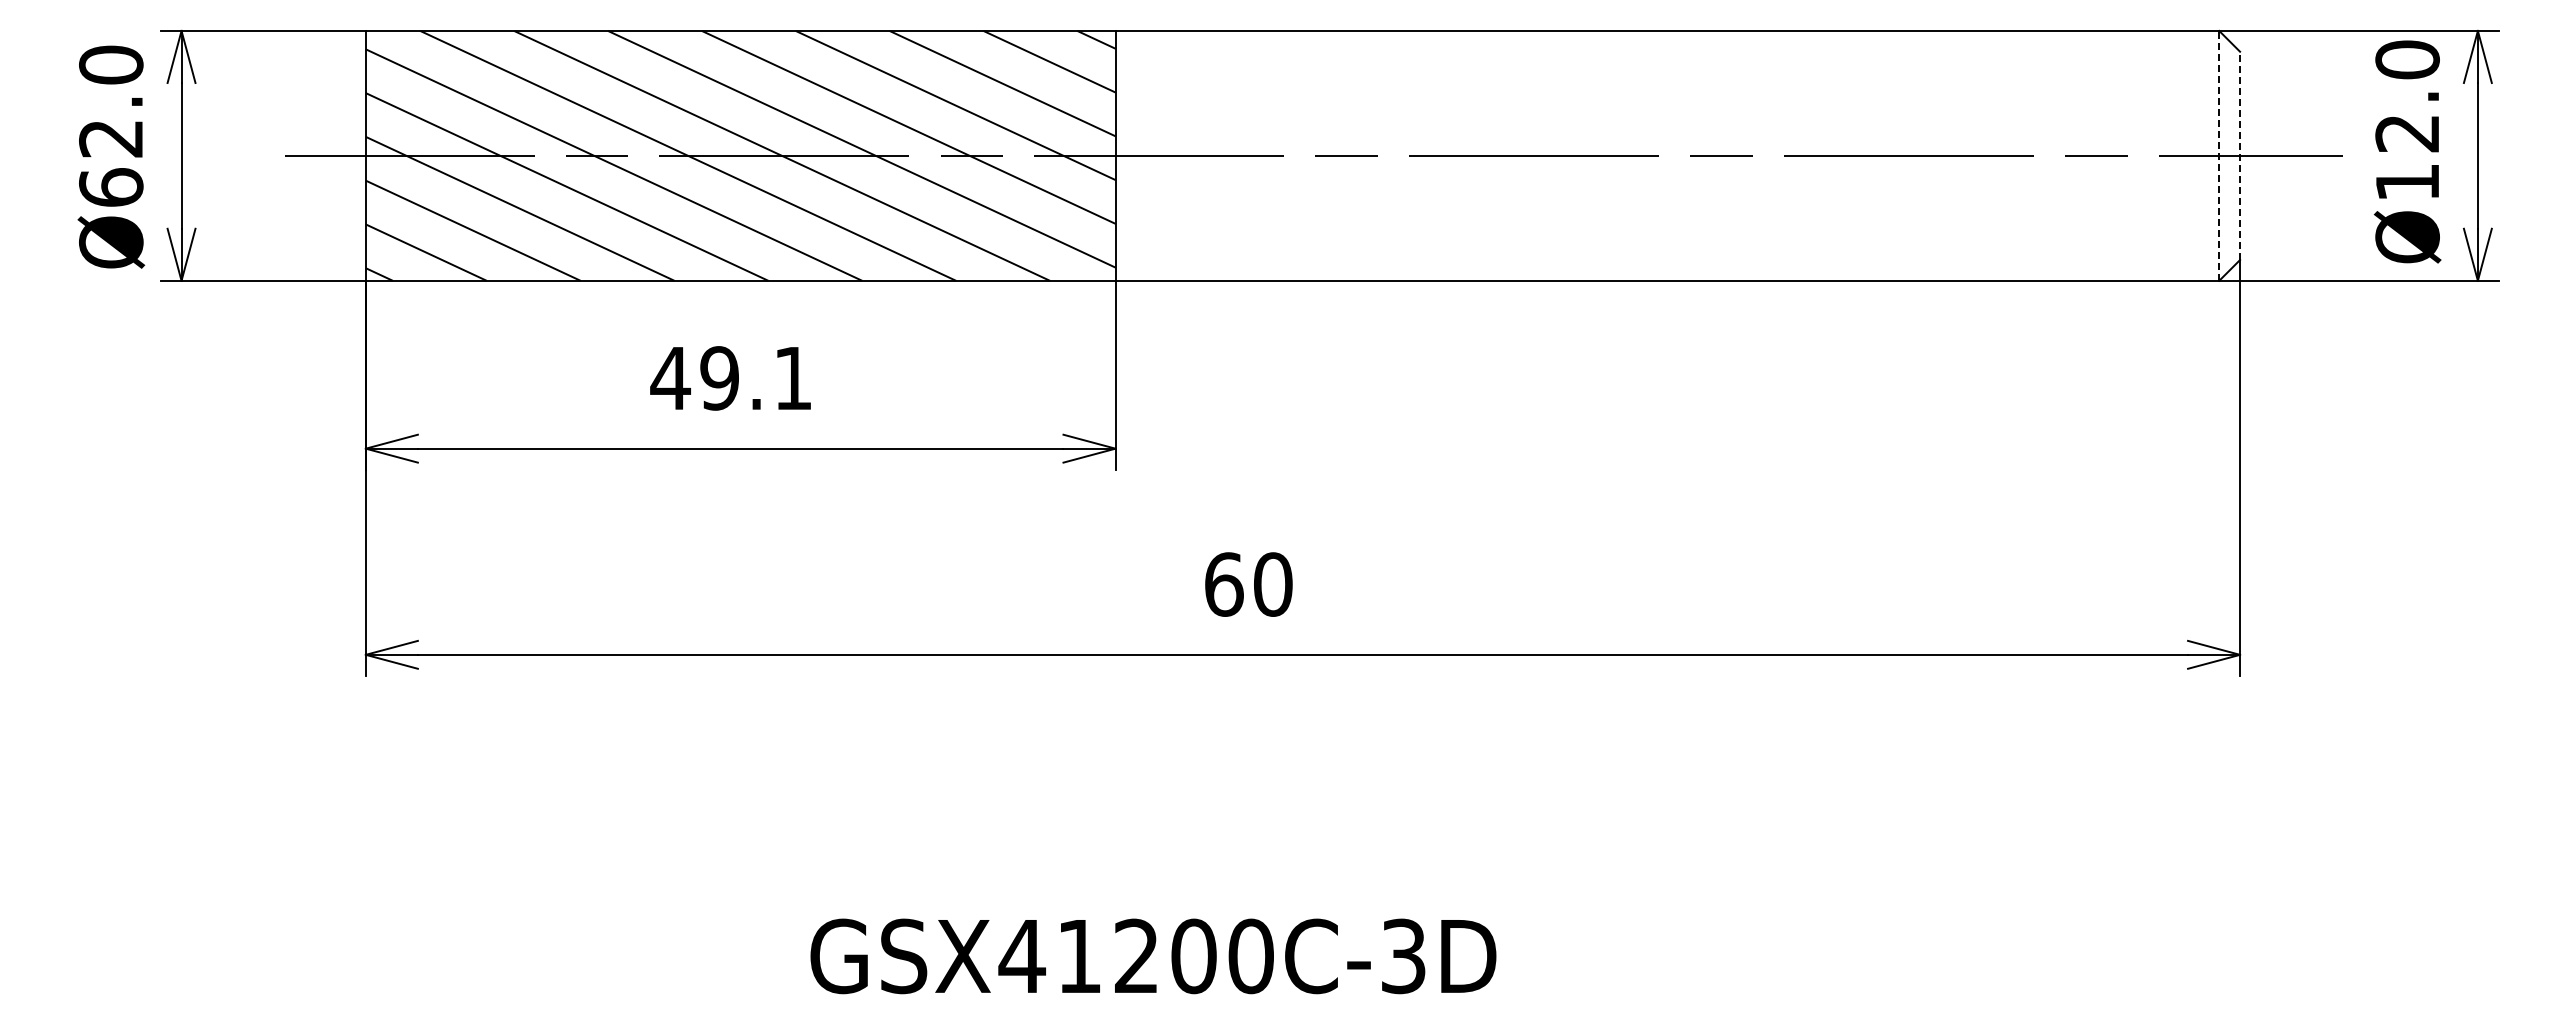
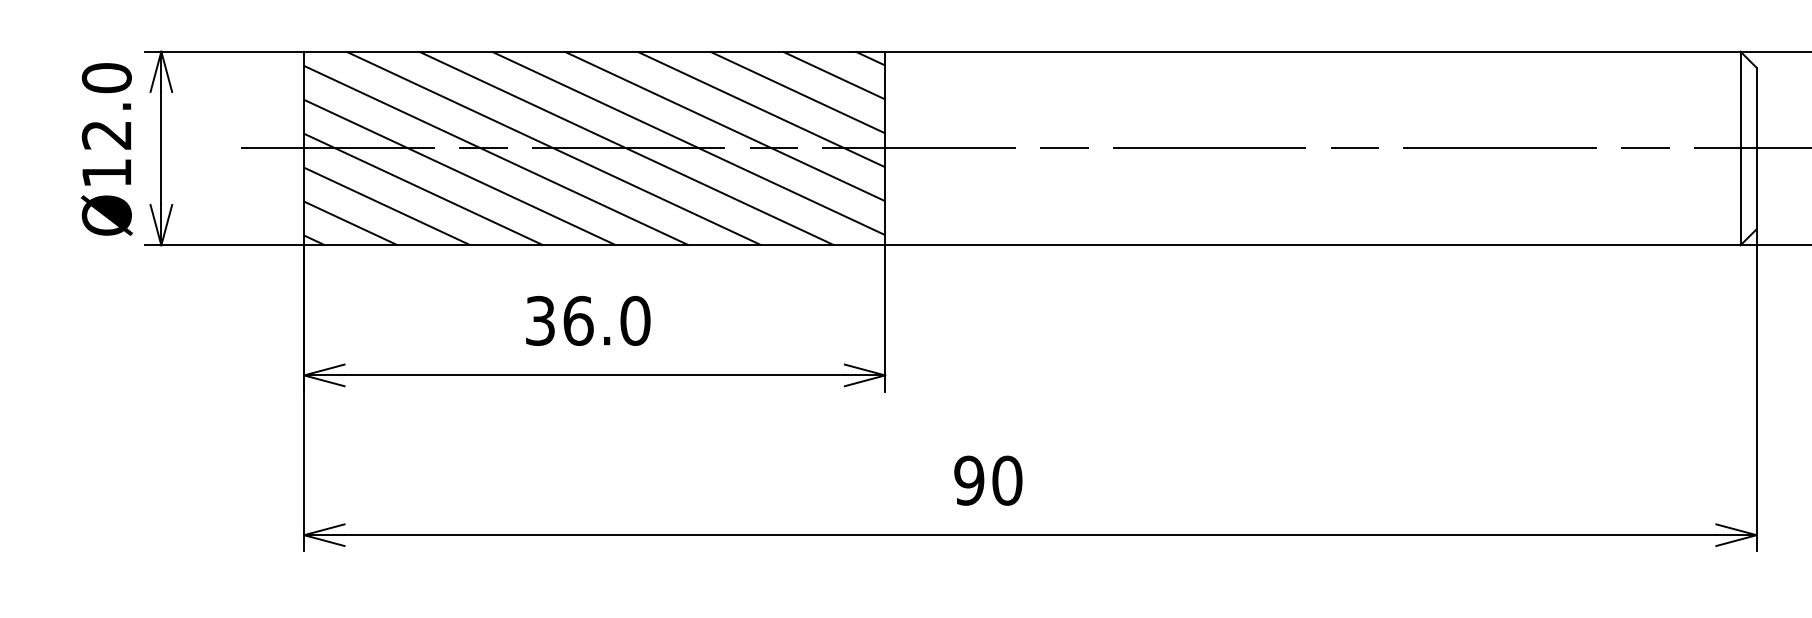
line: (2219, 155) -> (1740, 148), dashed -> solid
line: (2240, 155) -> (1757, 148), dashed -> solid
text: (111, 187) -> (107, 172), Ø62.0 -> Ø12.0
text: (731, 378) -> (587, 321), 49.1 -> 36.0
text: (1223, 584) -> (968, 480), 60 -> 90

